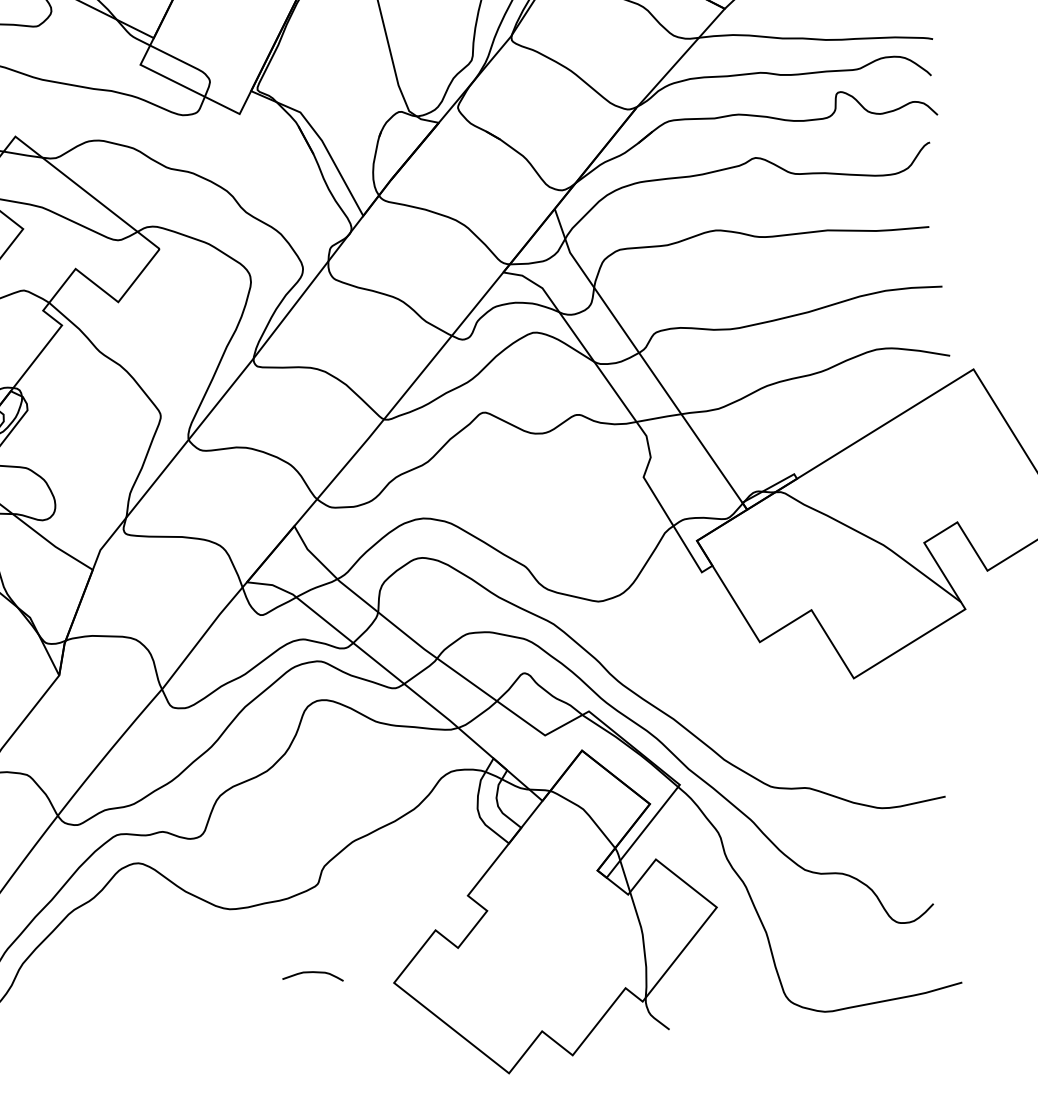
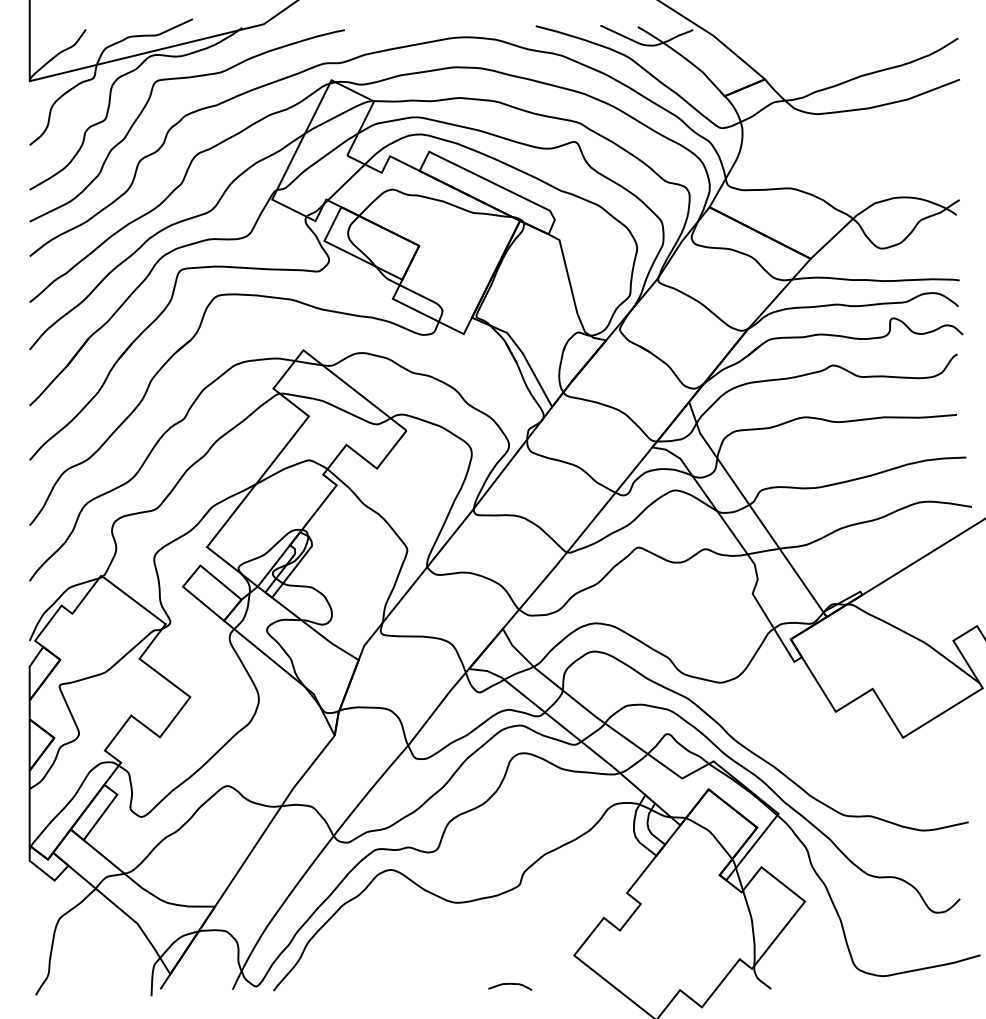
curve: (313, 973) -> (510, 984), moved

